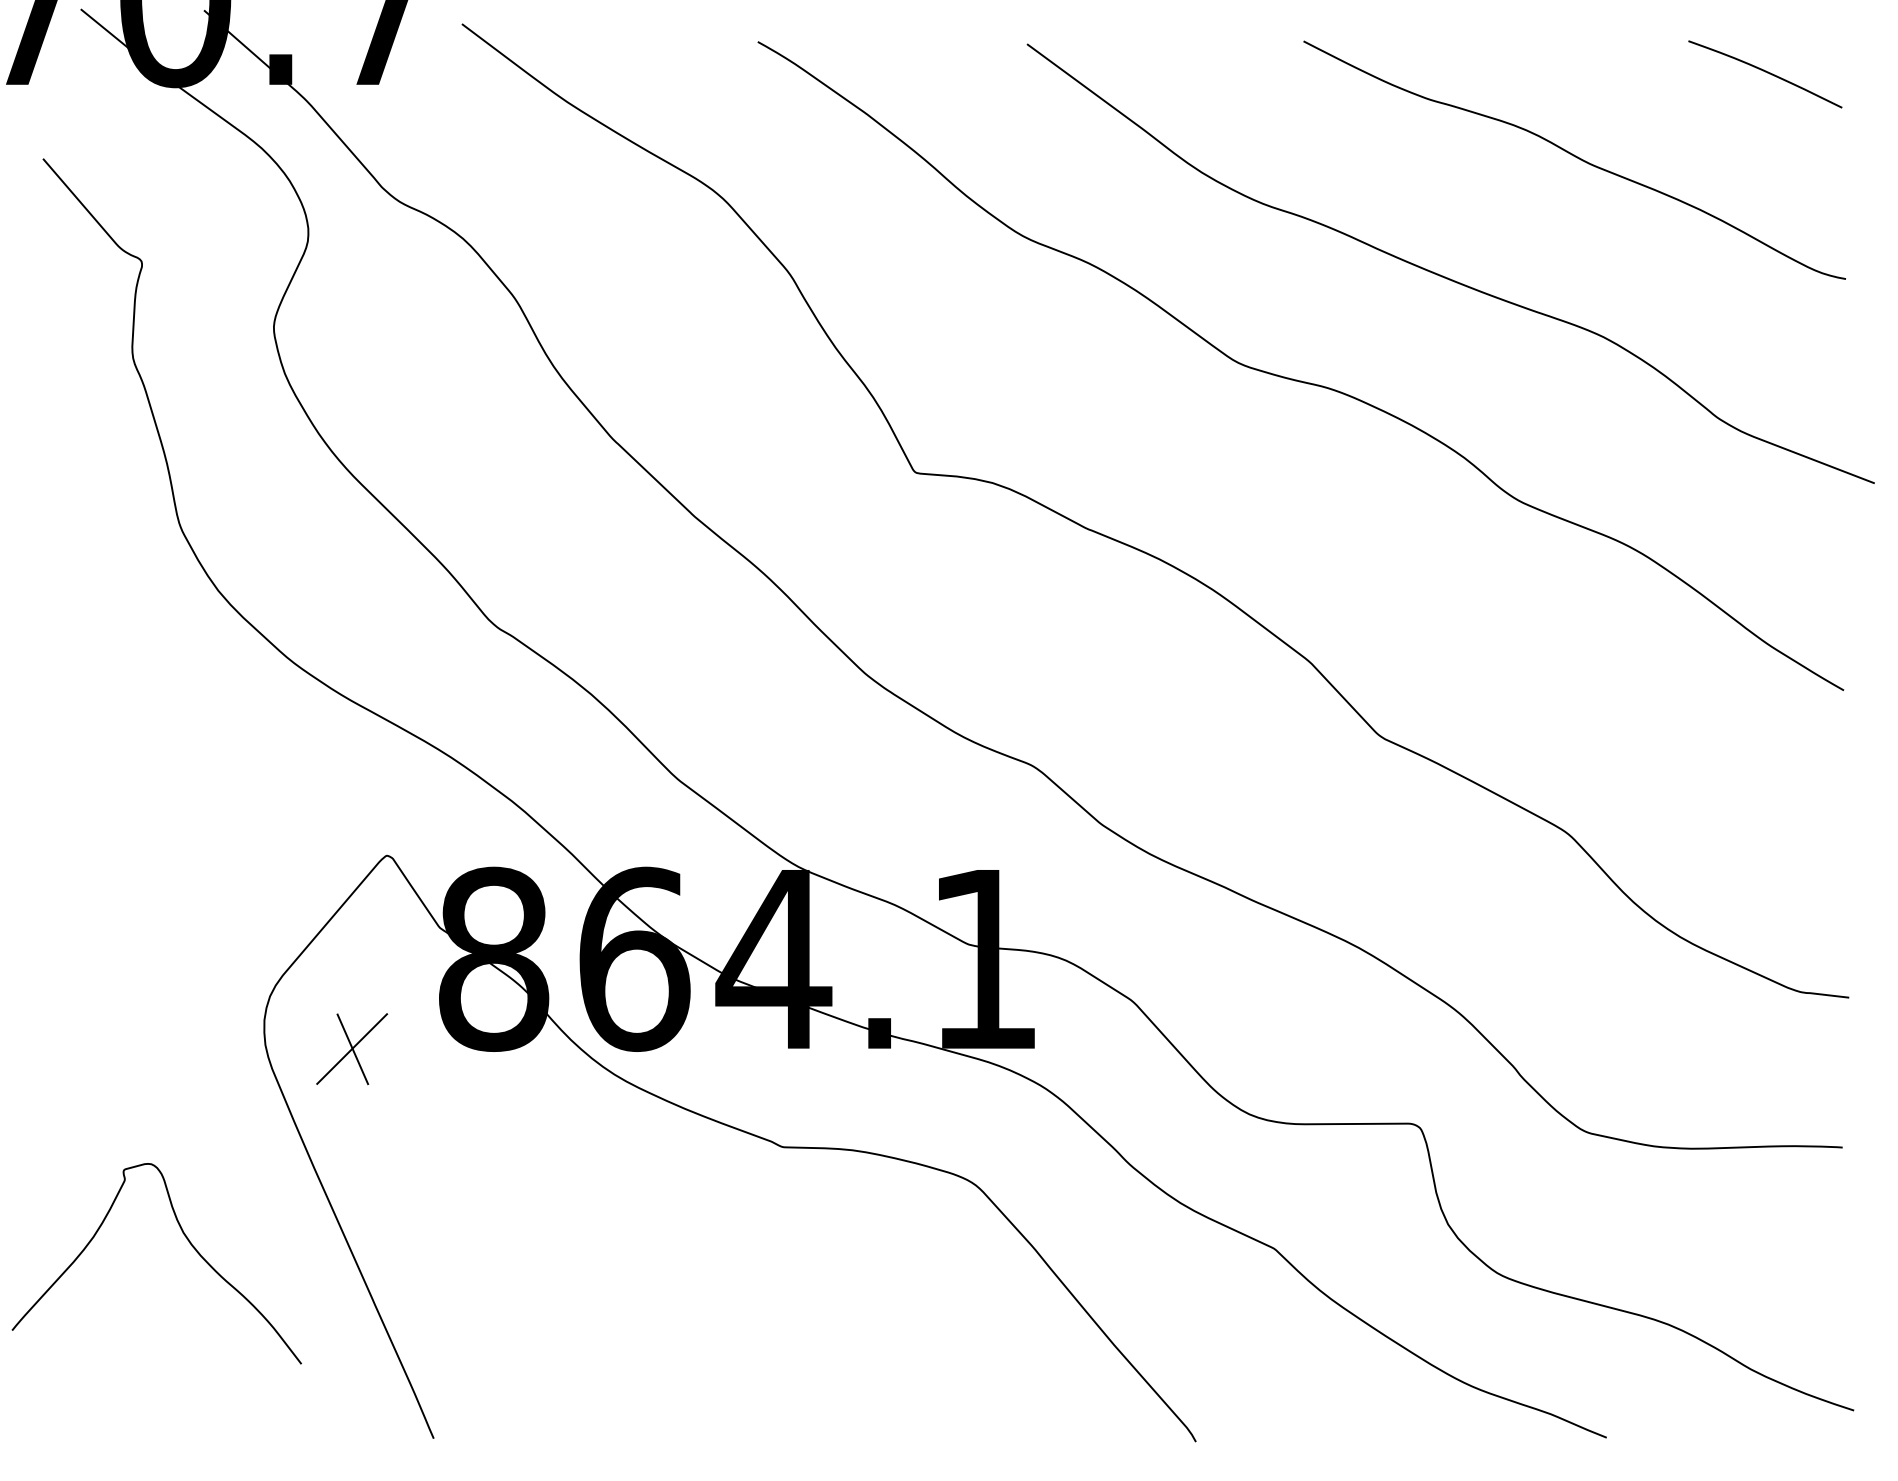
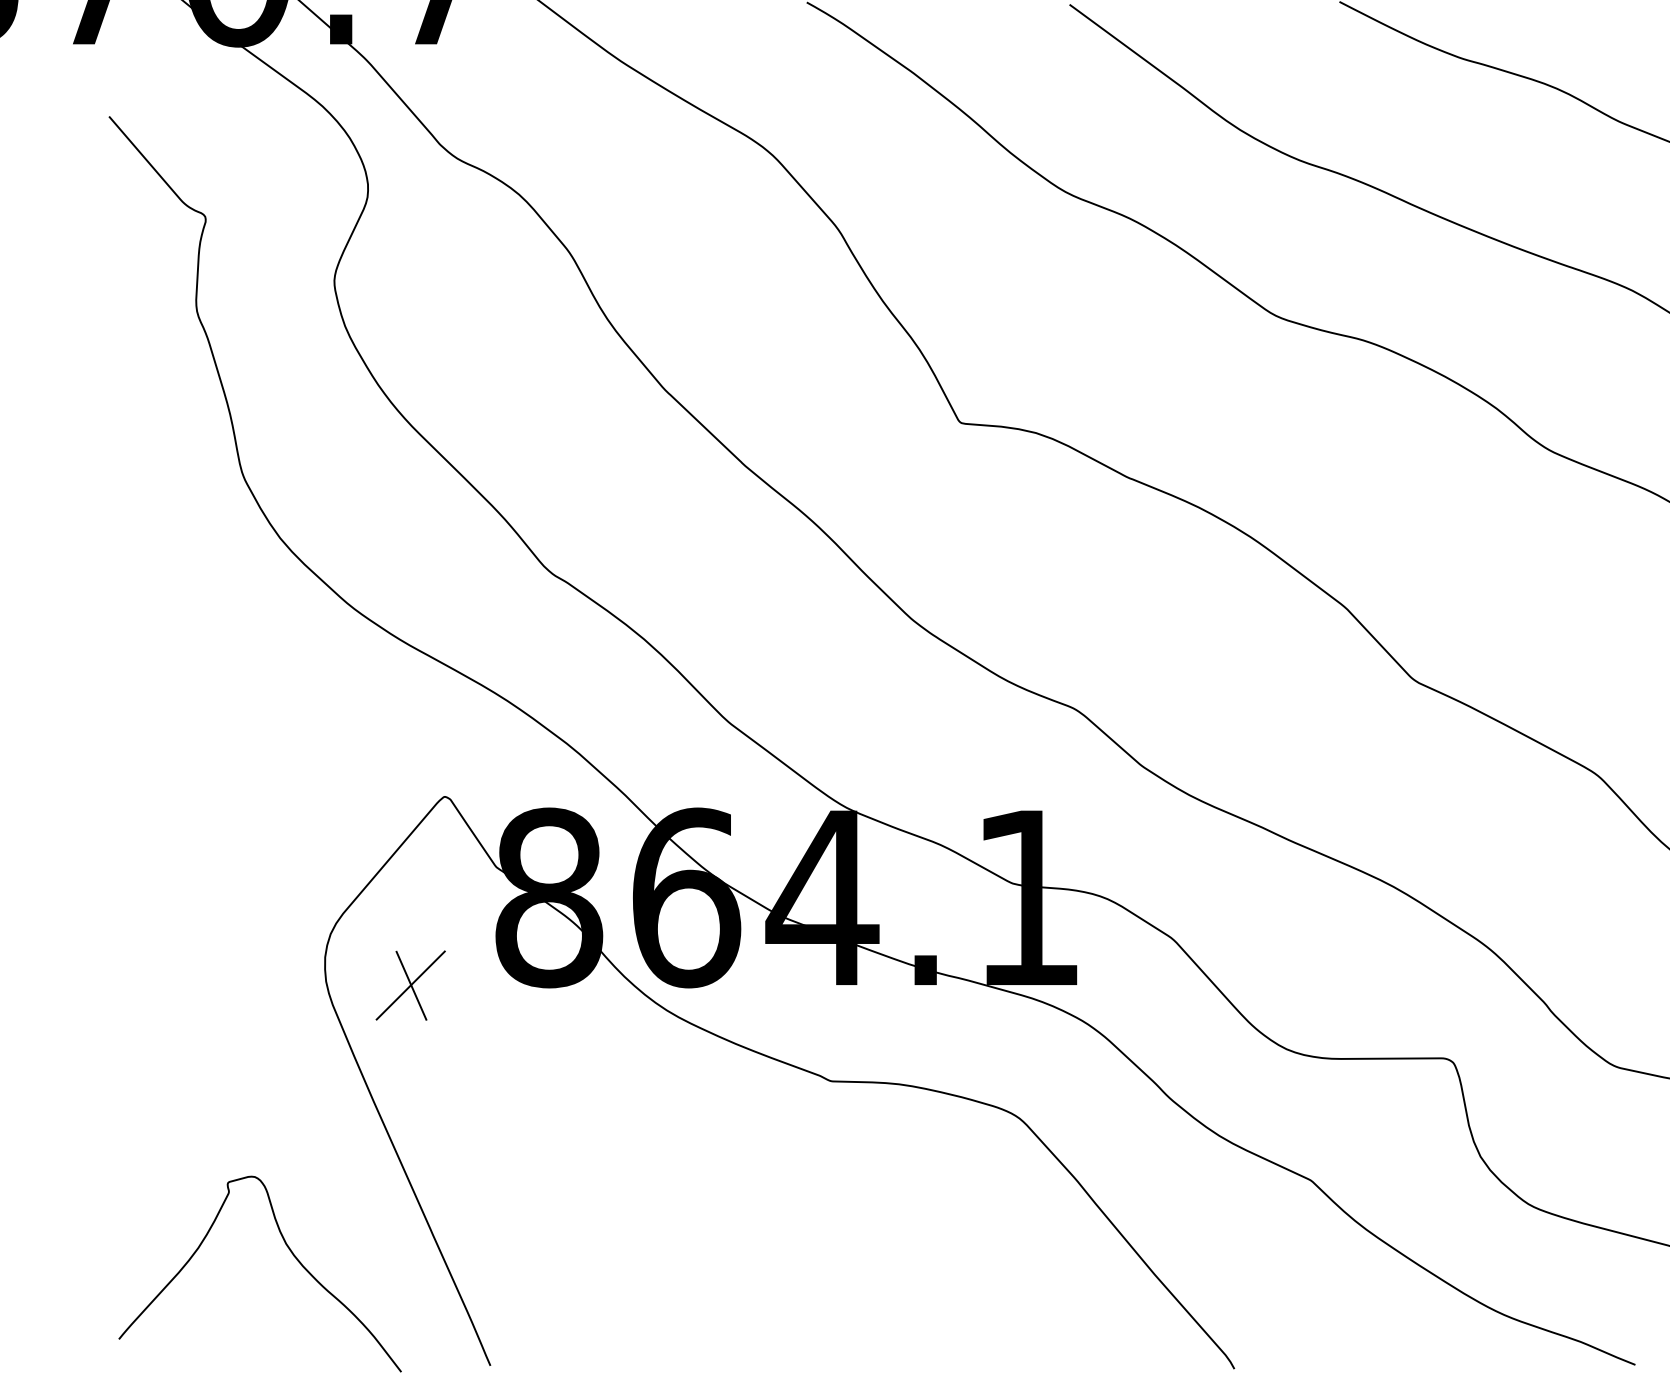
curve: (189, 1243) -> (292, 1254), moved

